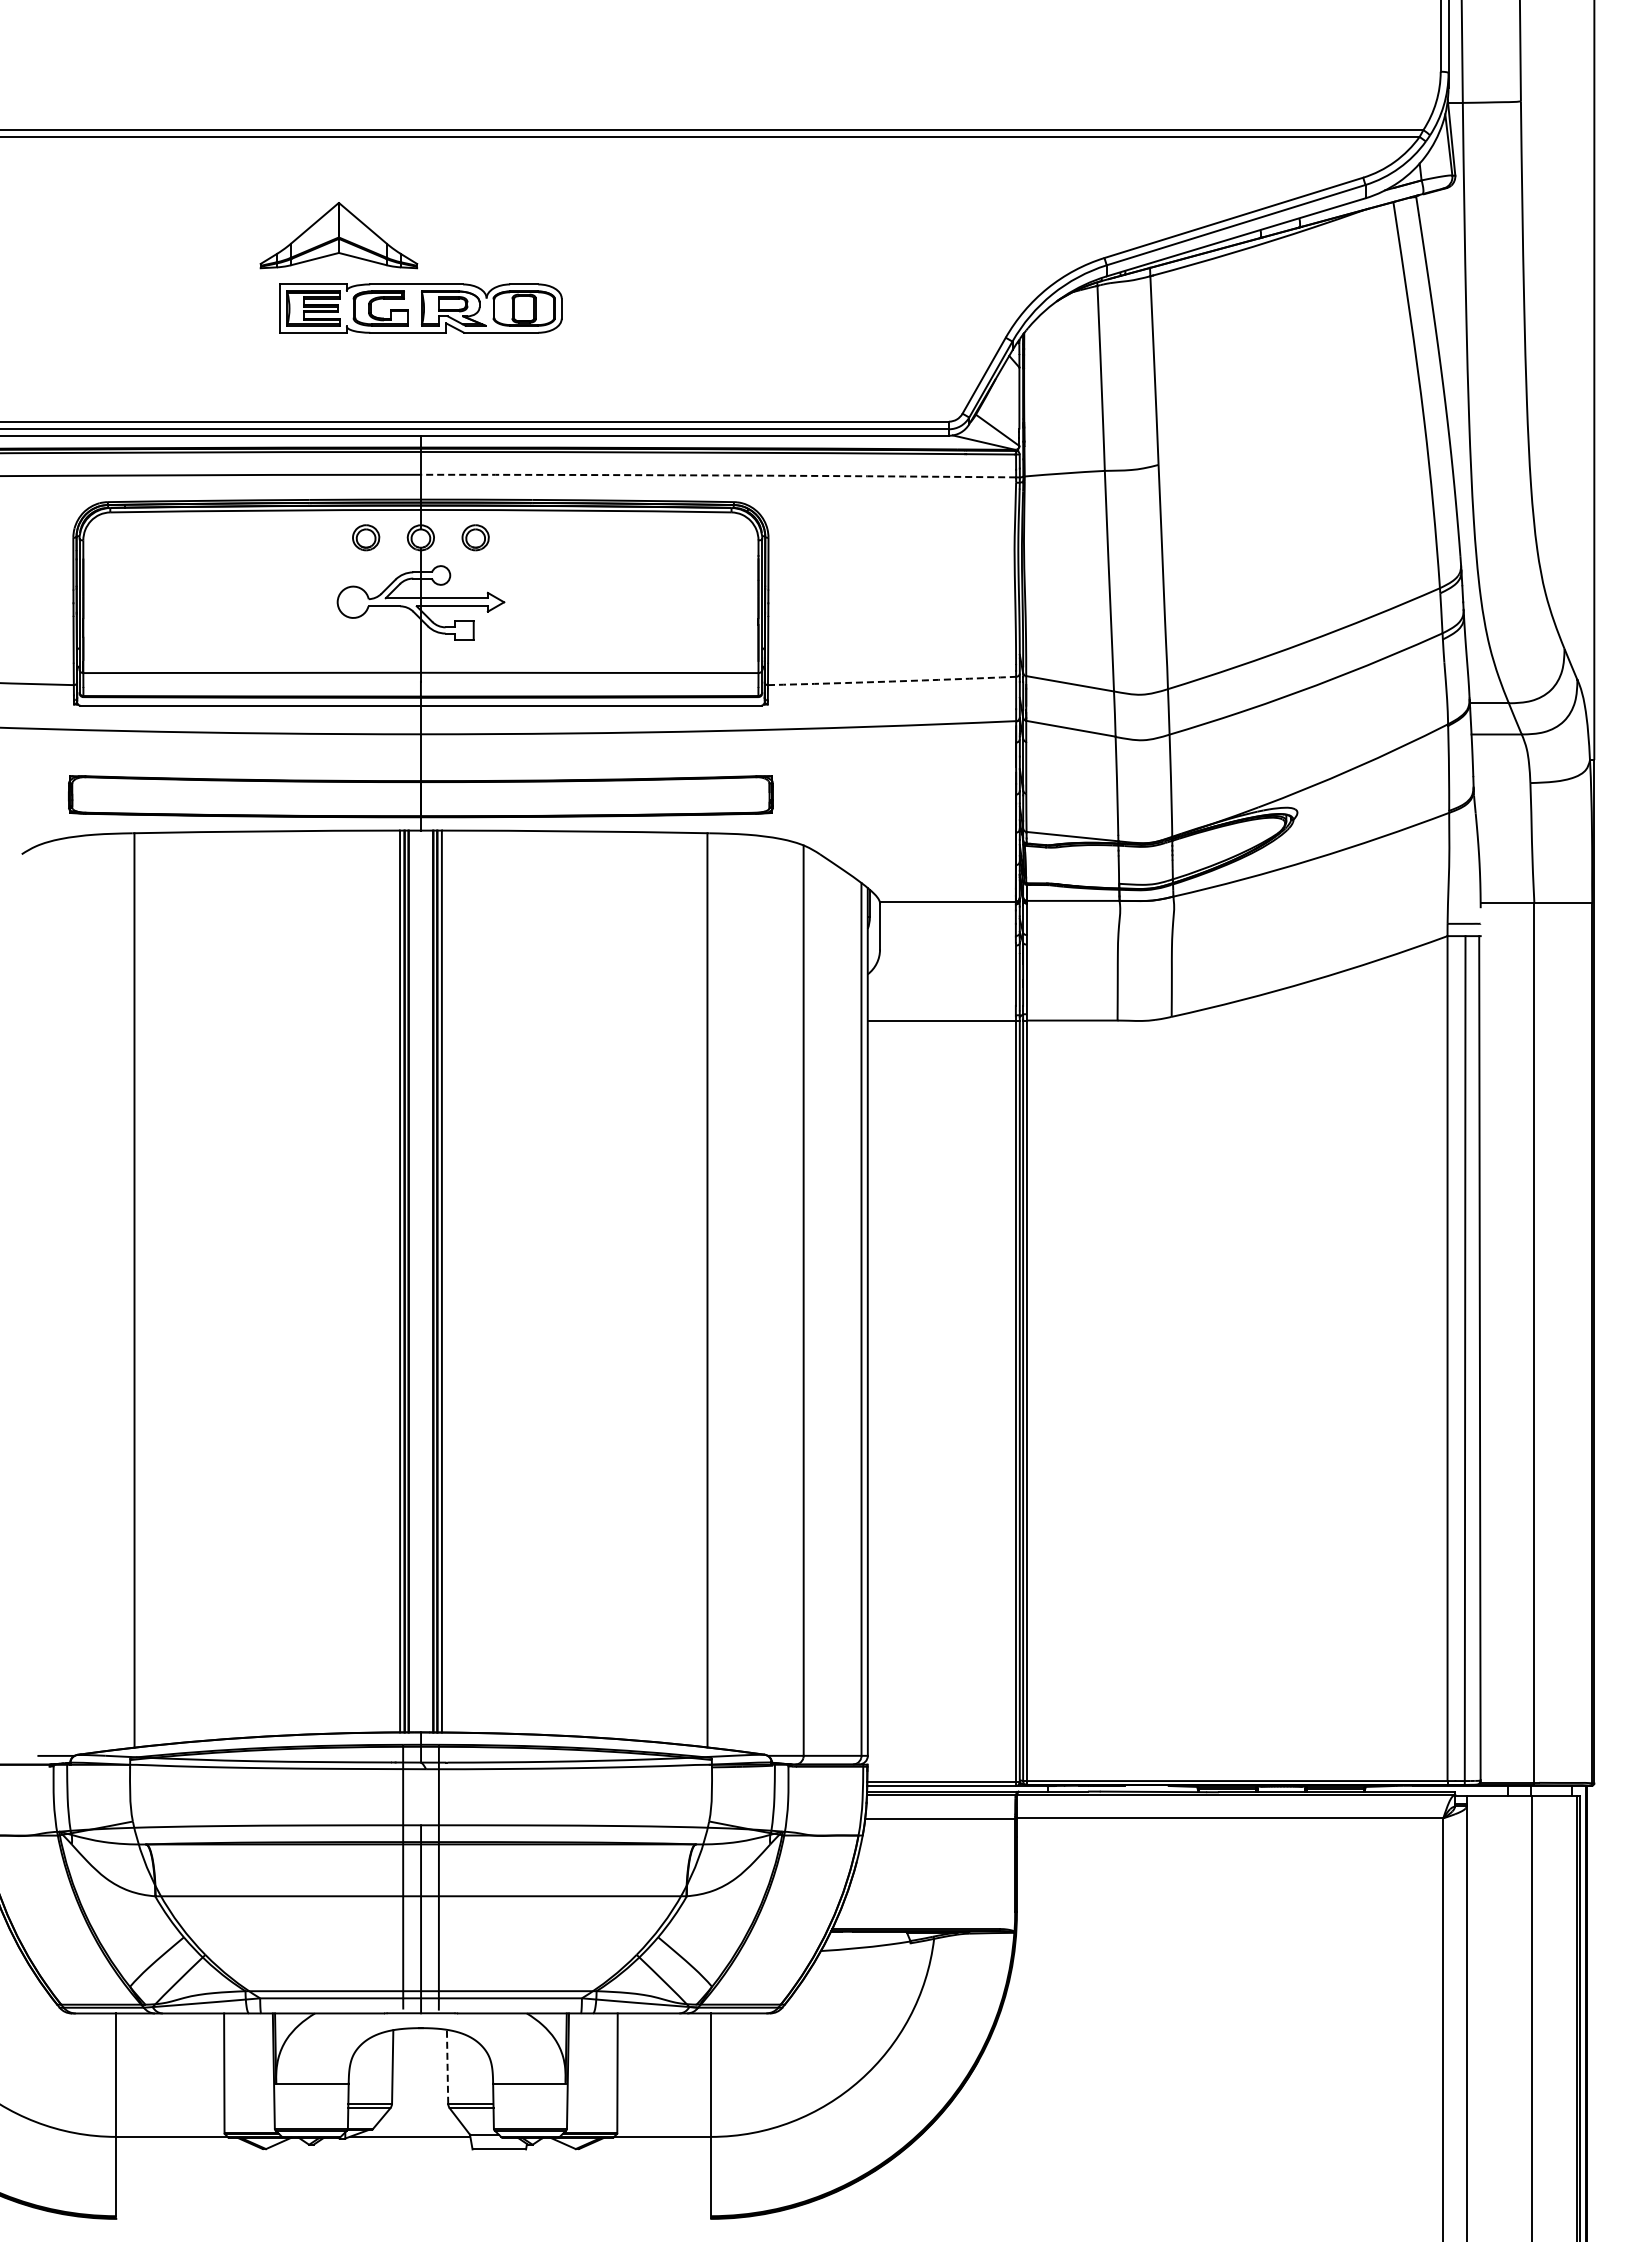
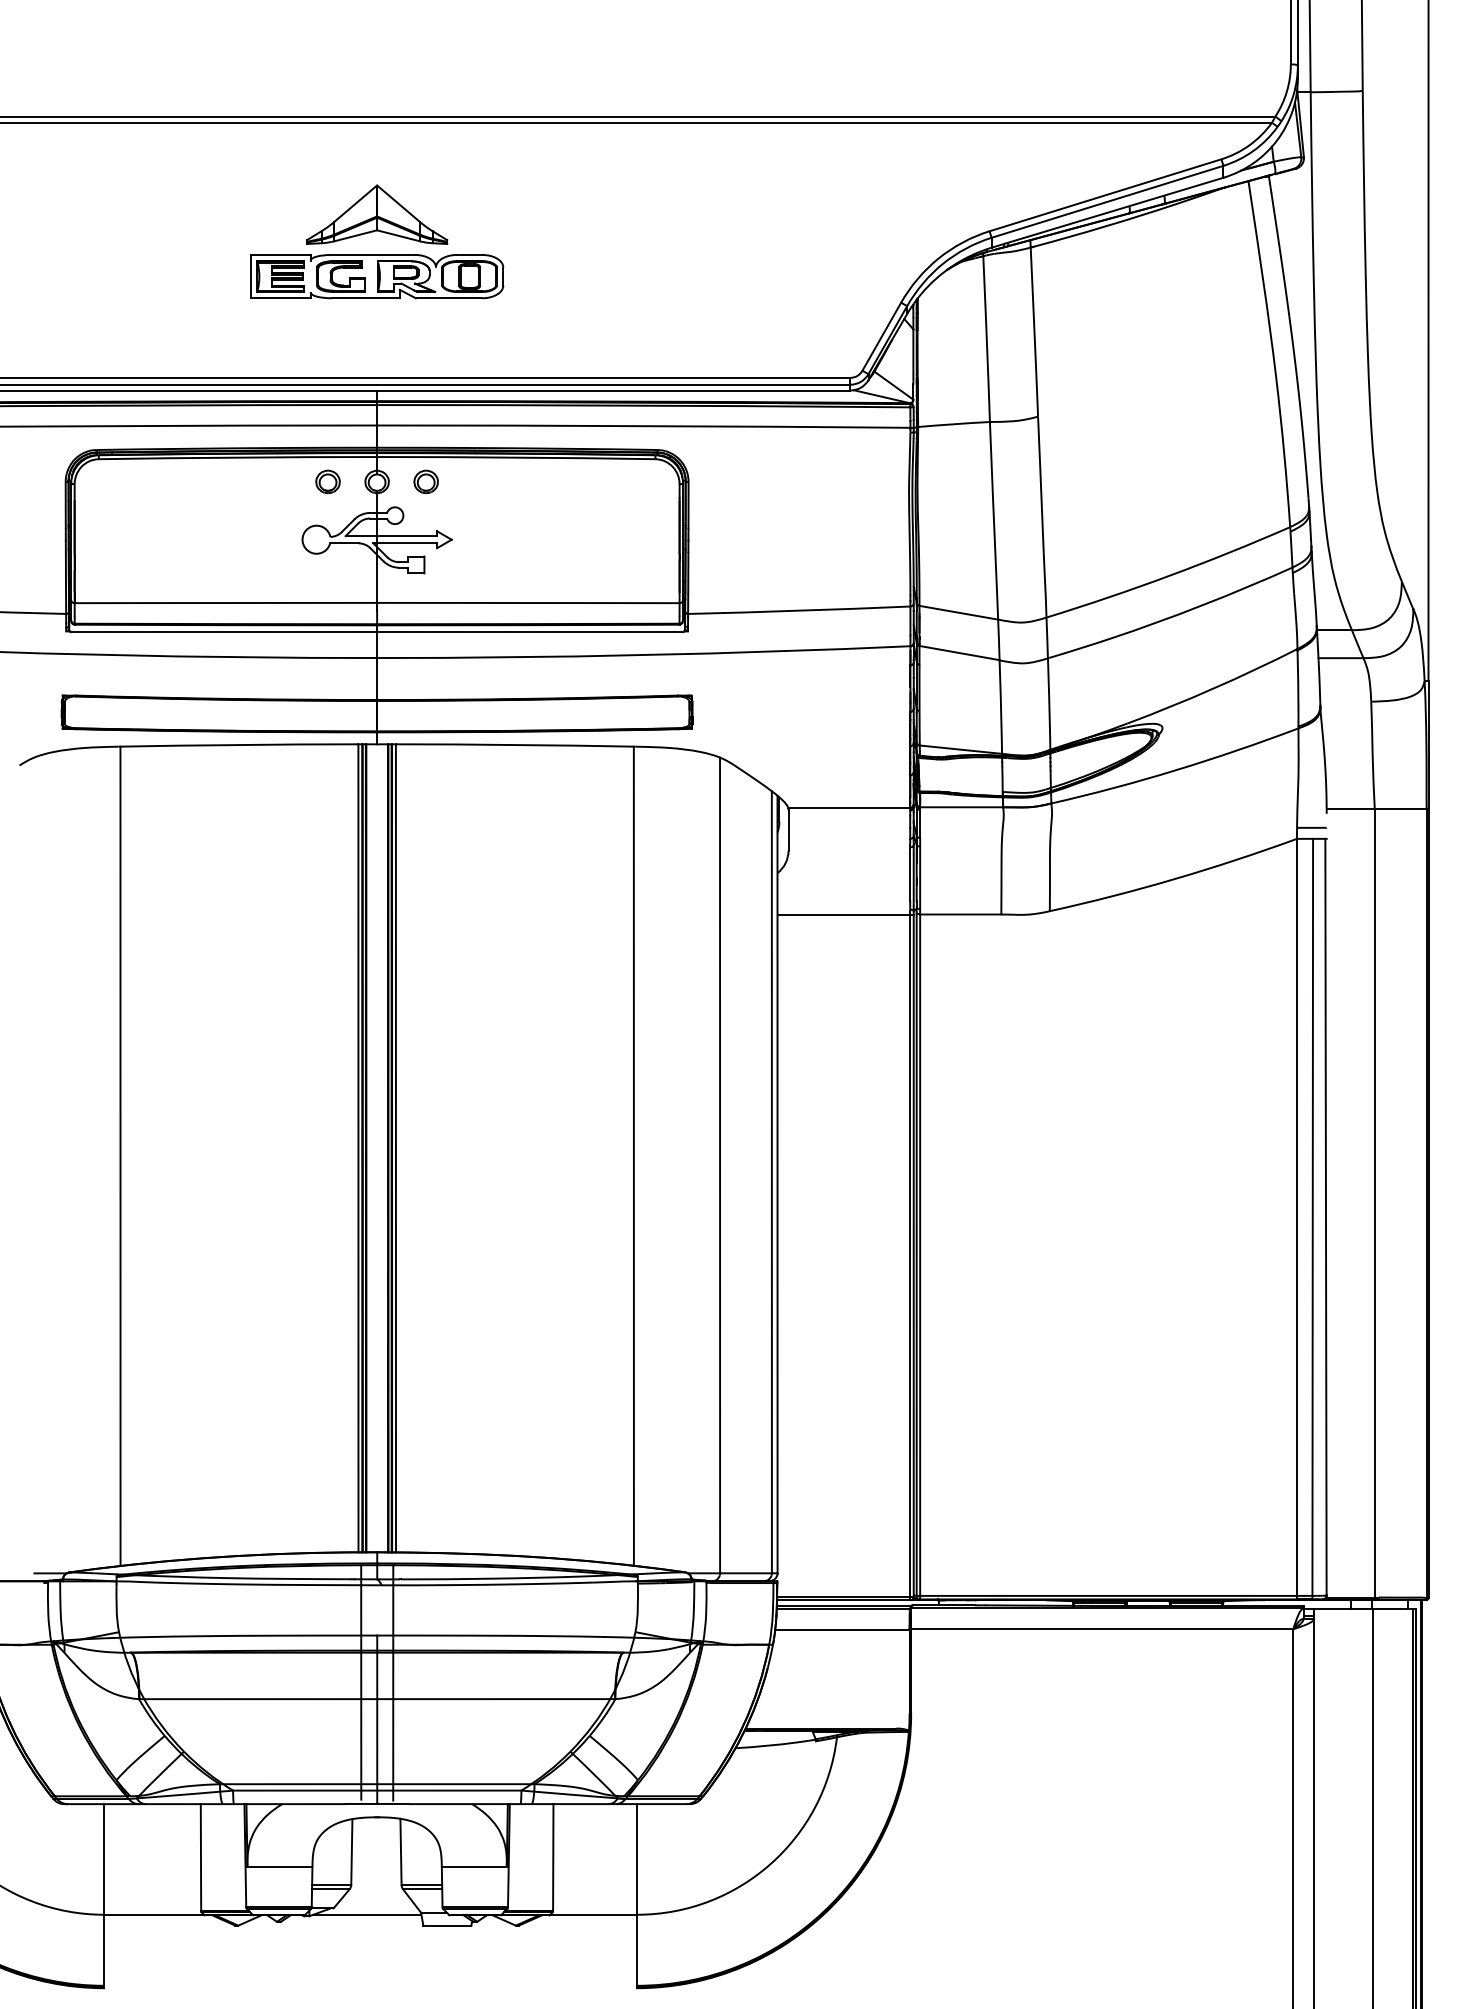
part: (338, 235) -> (376, 214), moved
arc: (718, 475) -> (643, 426), dashed -> solid
arc: (892, 681) -> (799, 610), dashed -> solid
line: (447, 2066) -> (400, 1851), dashed -> solid

